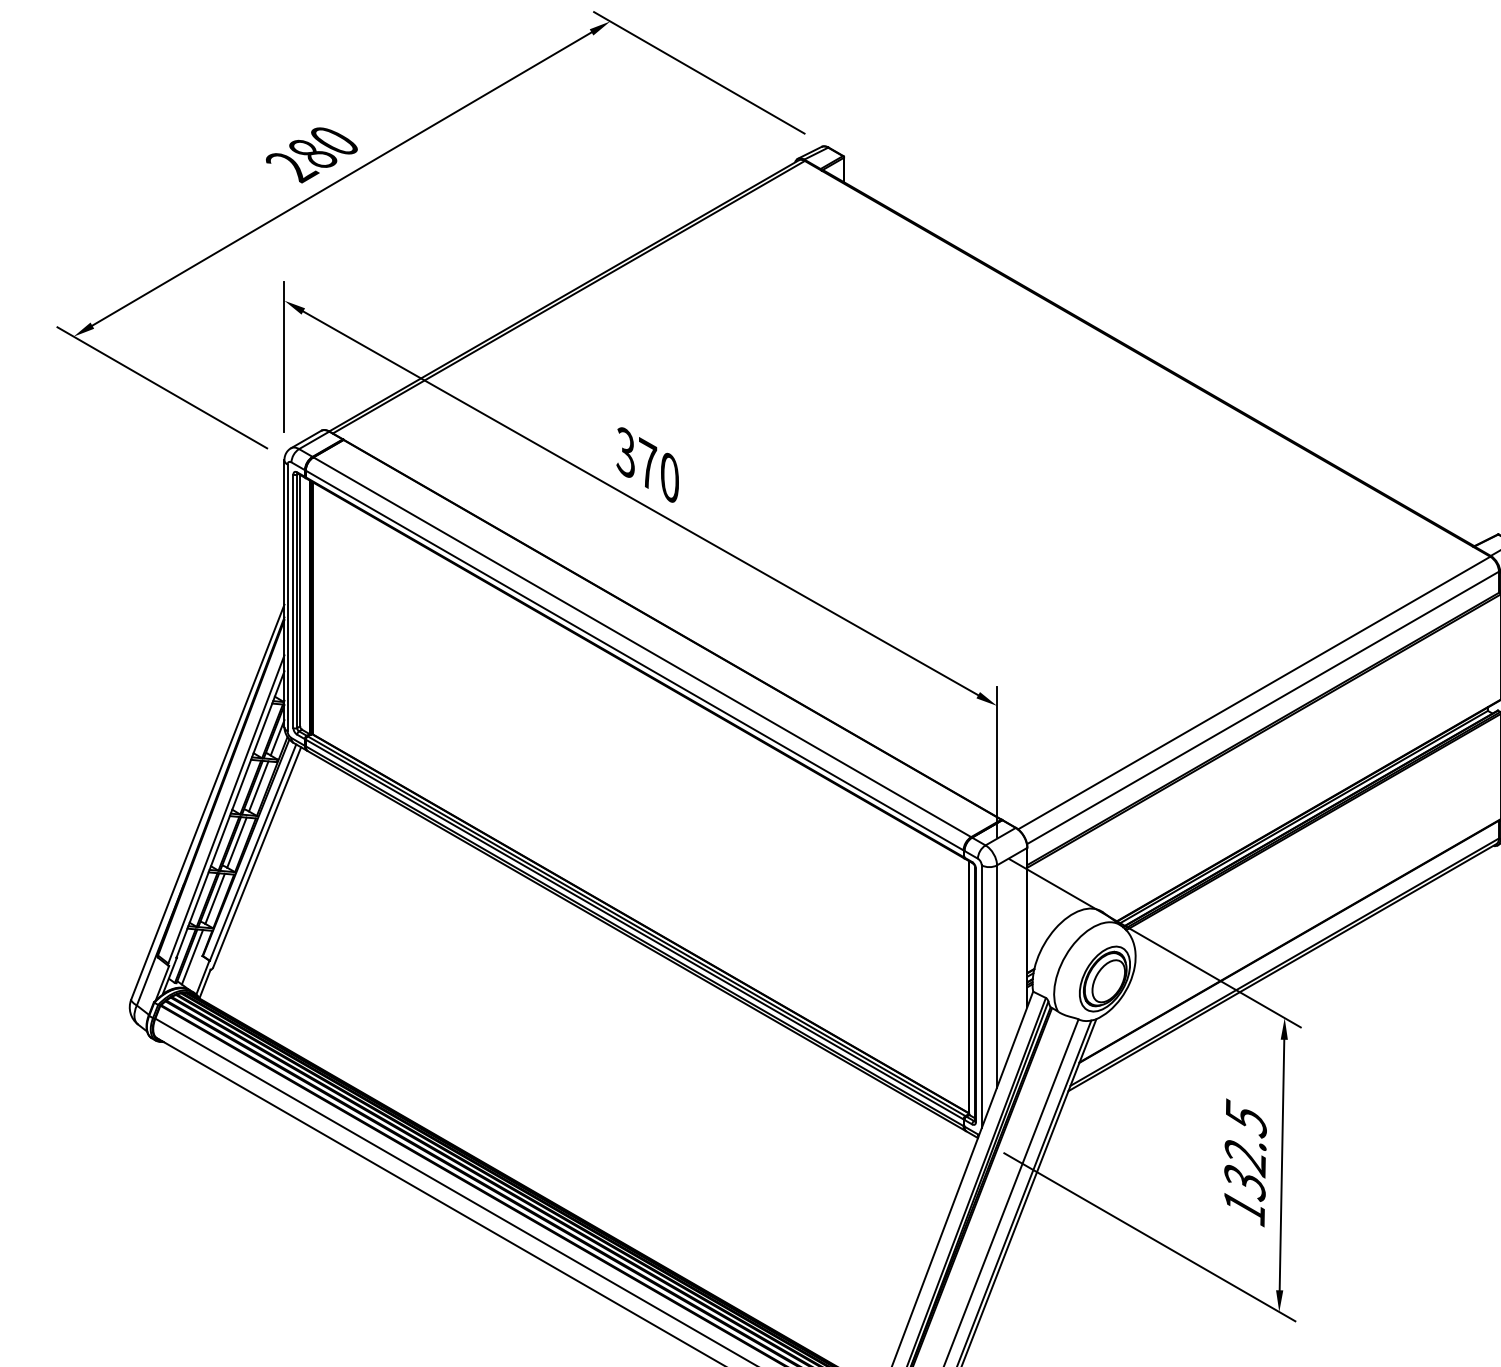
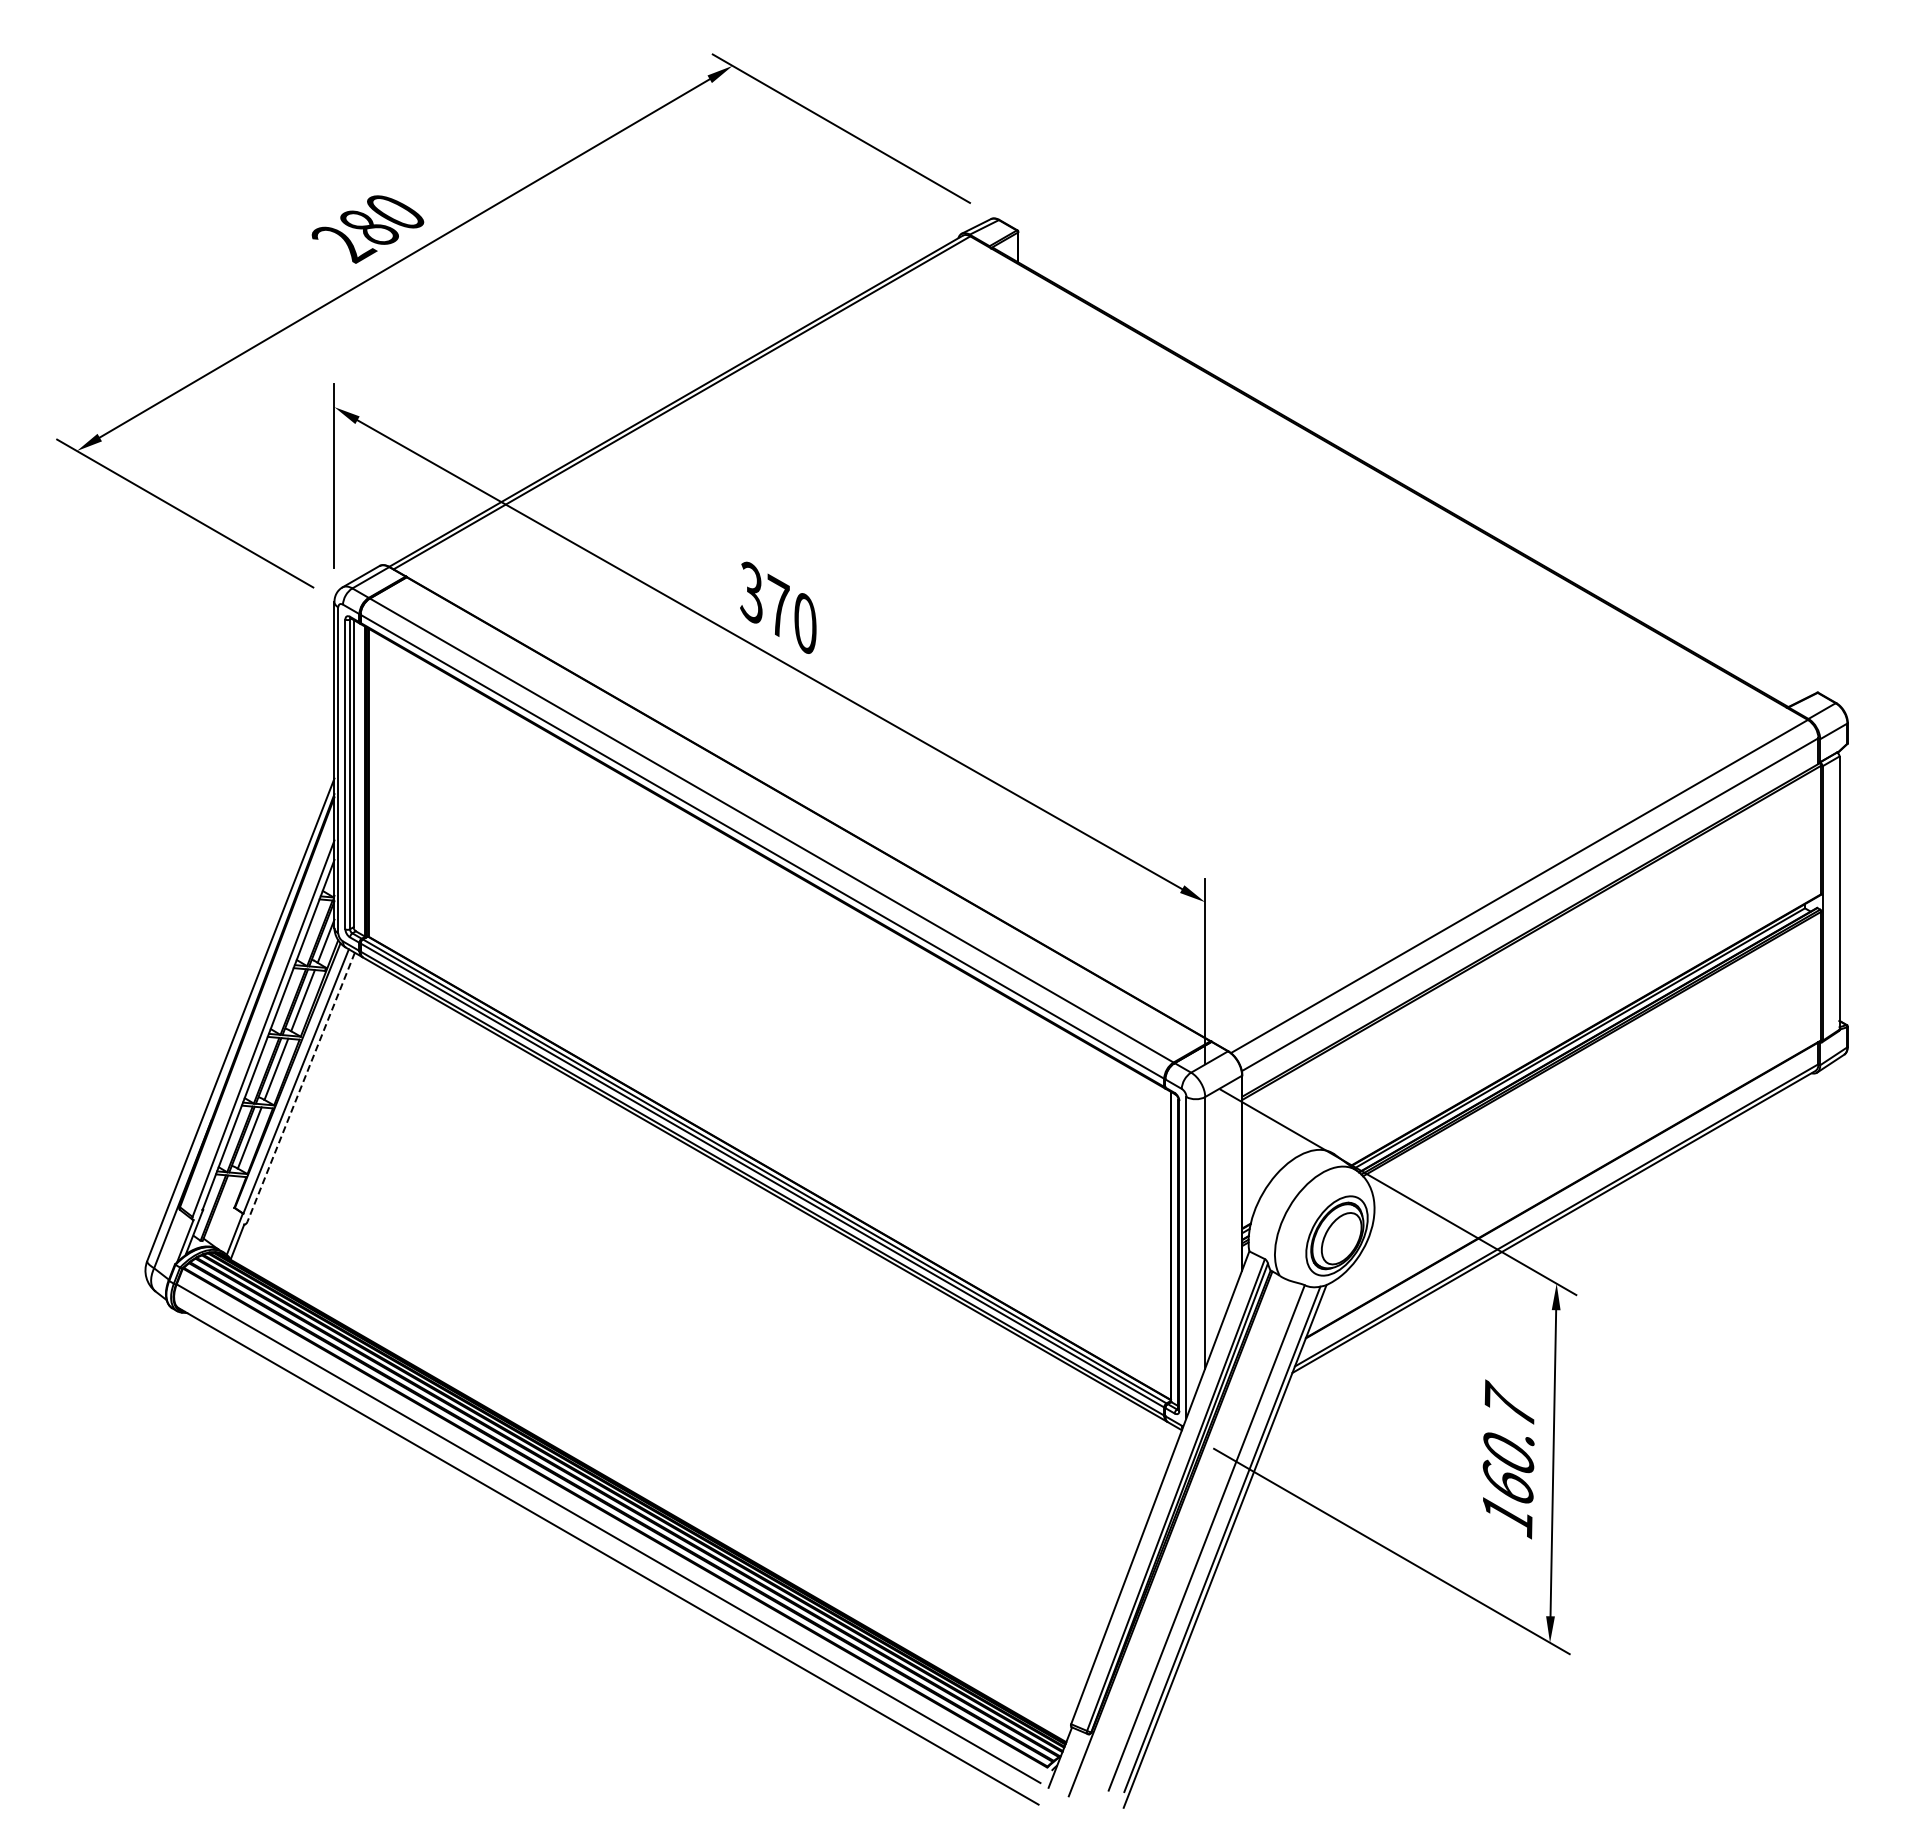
line: (257, 857) -> (301, 1087), solid -> dashed
line: (191, 957) -> (221, 1209), removed
text: (1245, 1148) -> (1508, 1443), 132.5 -> 160.7

